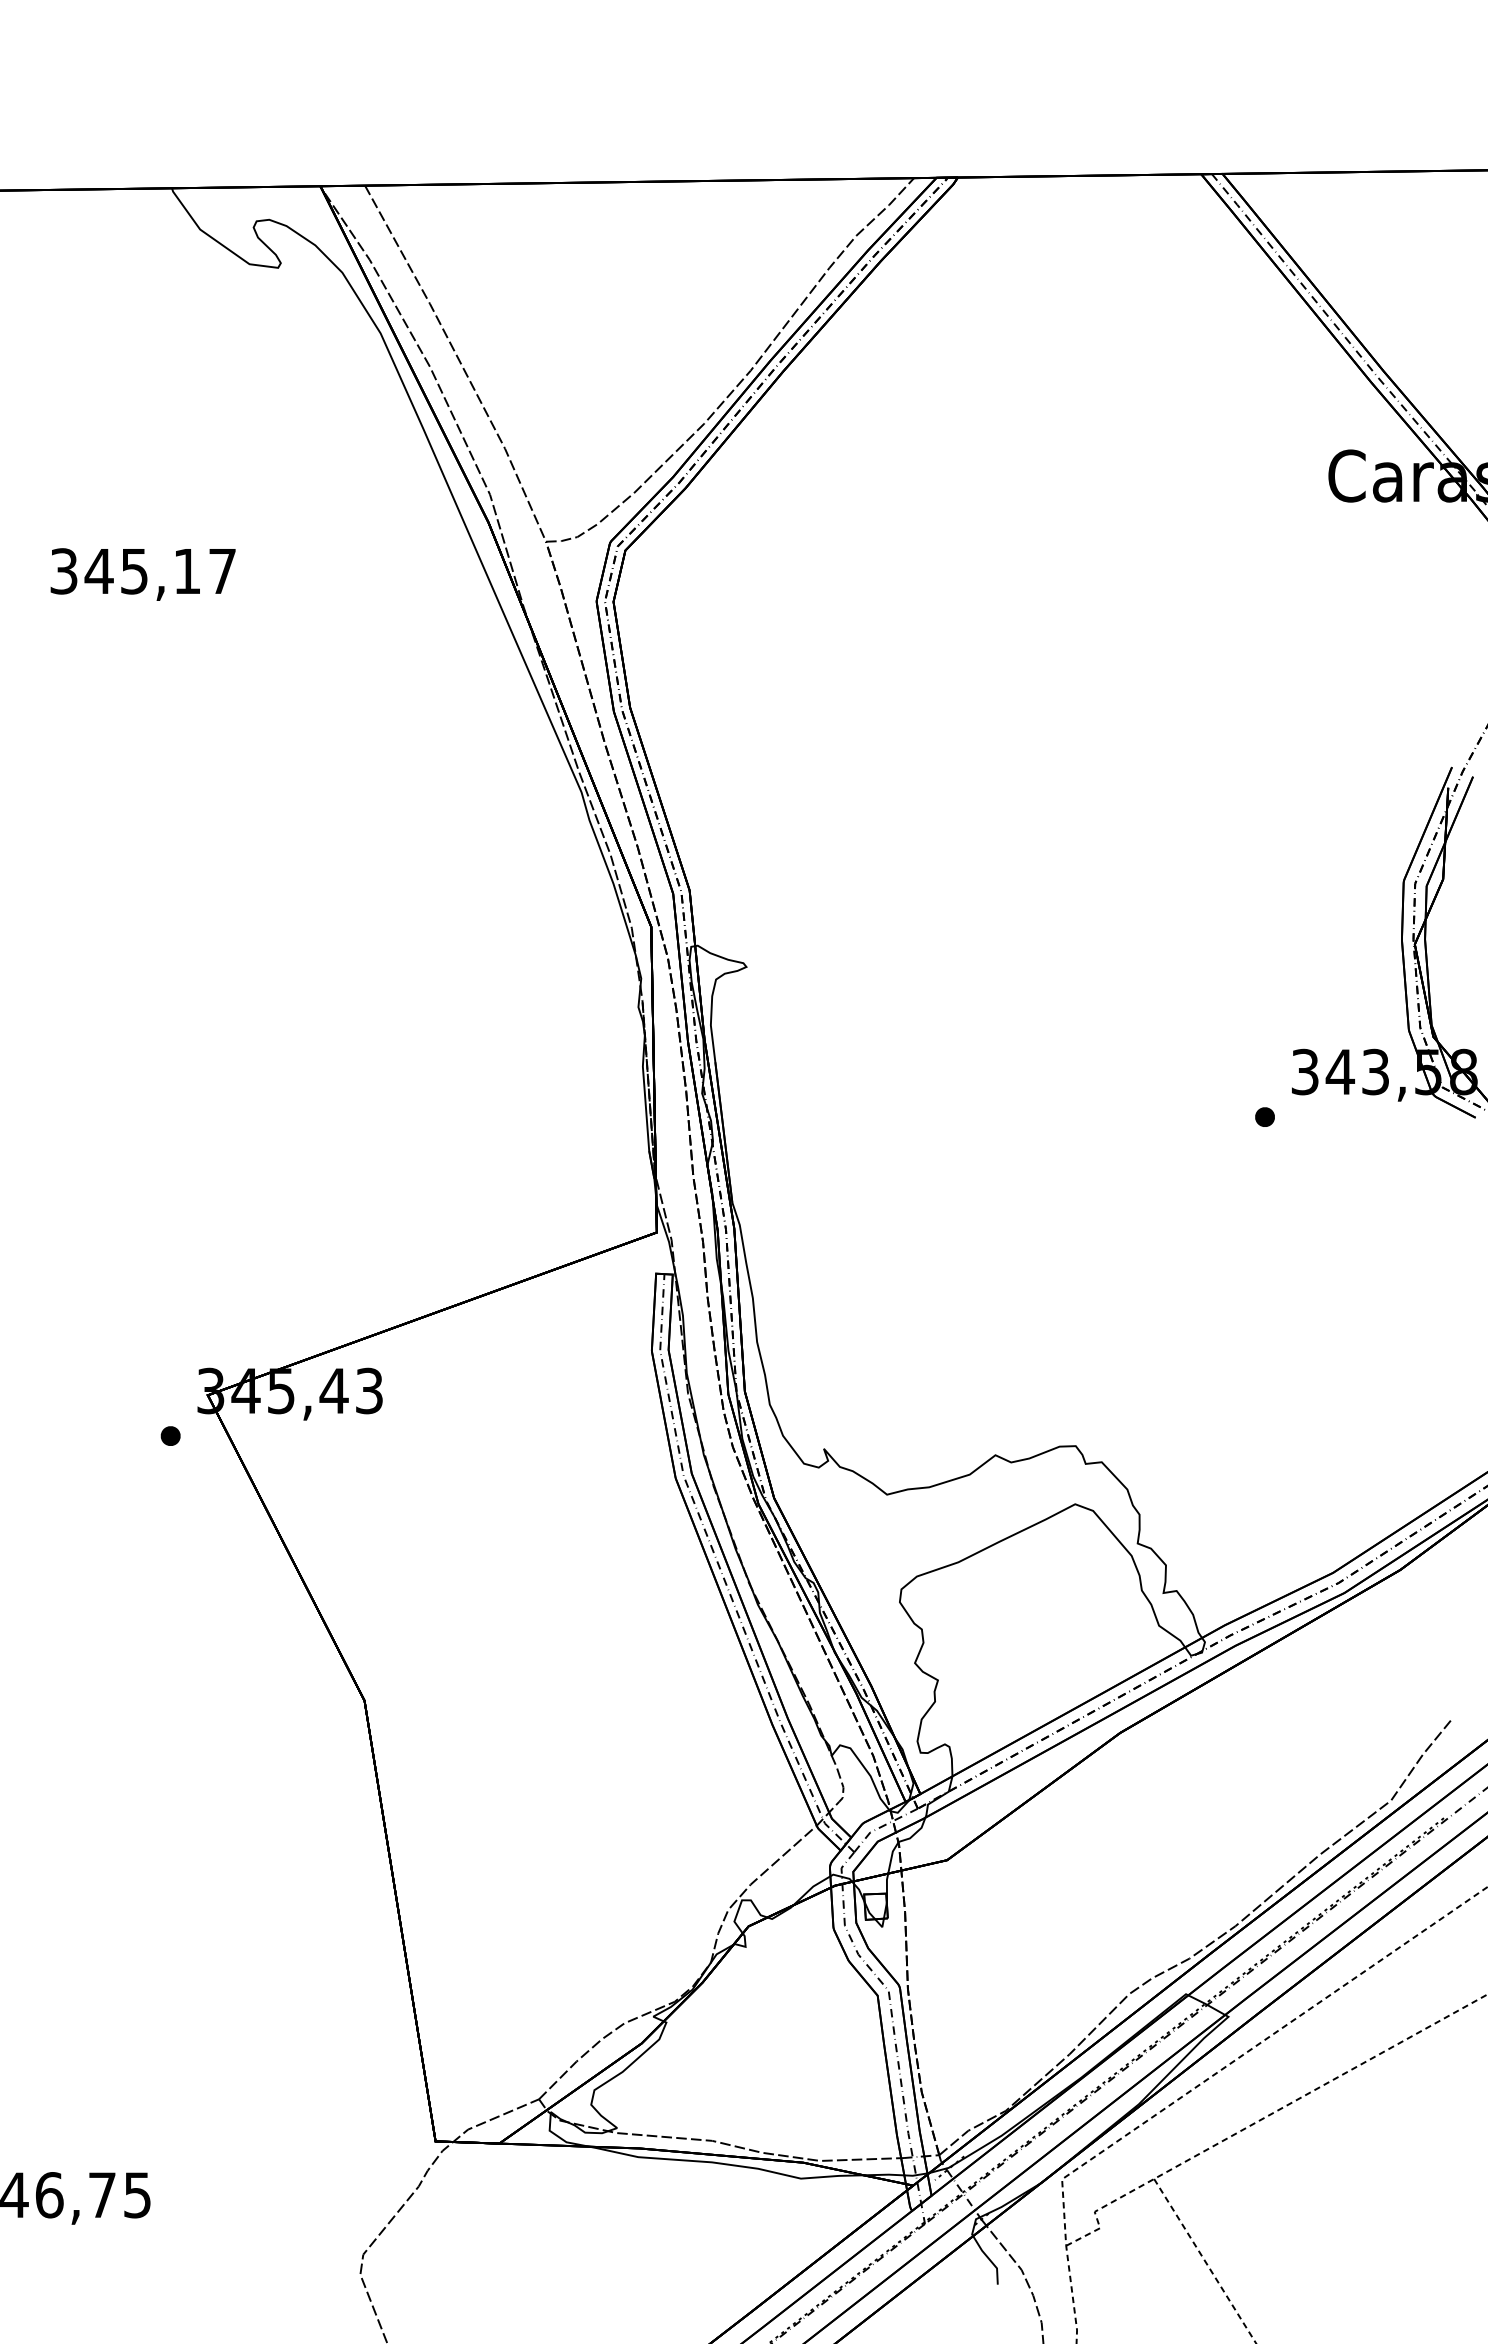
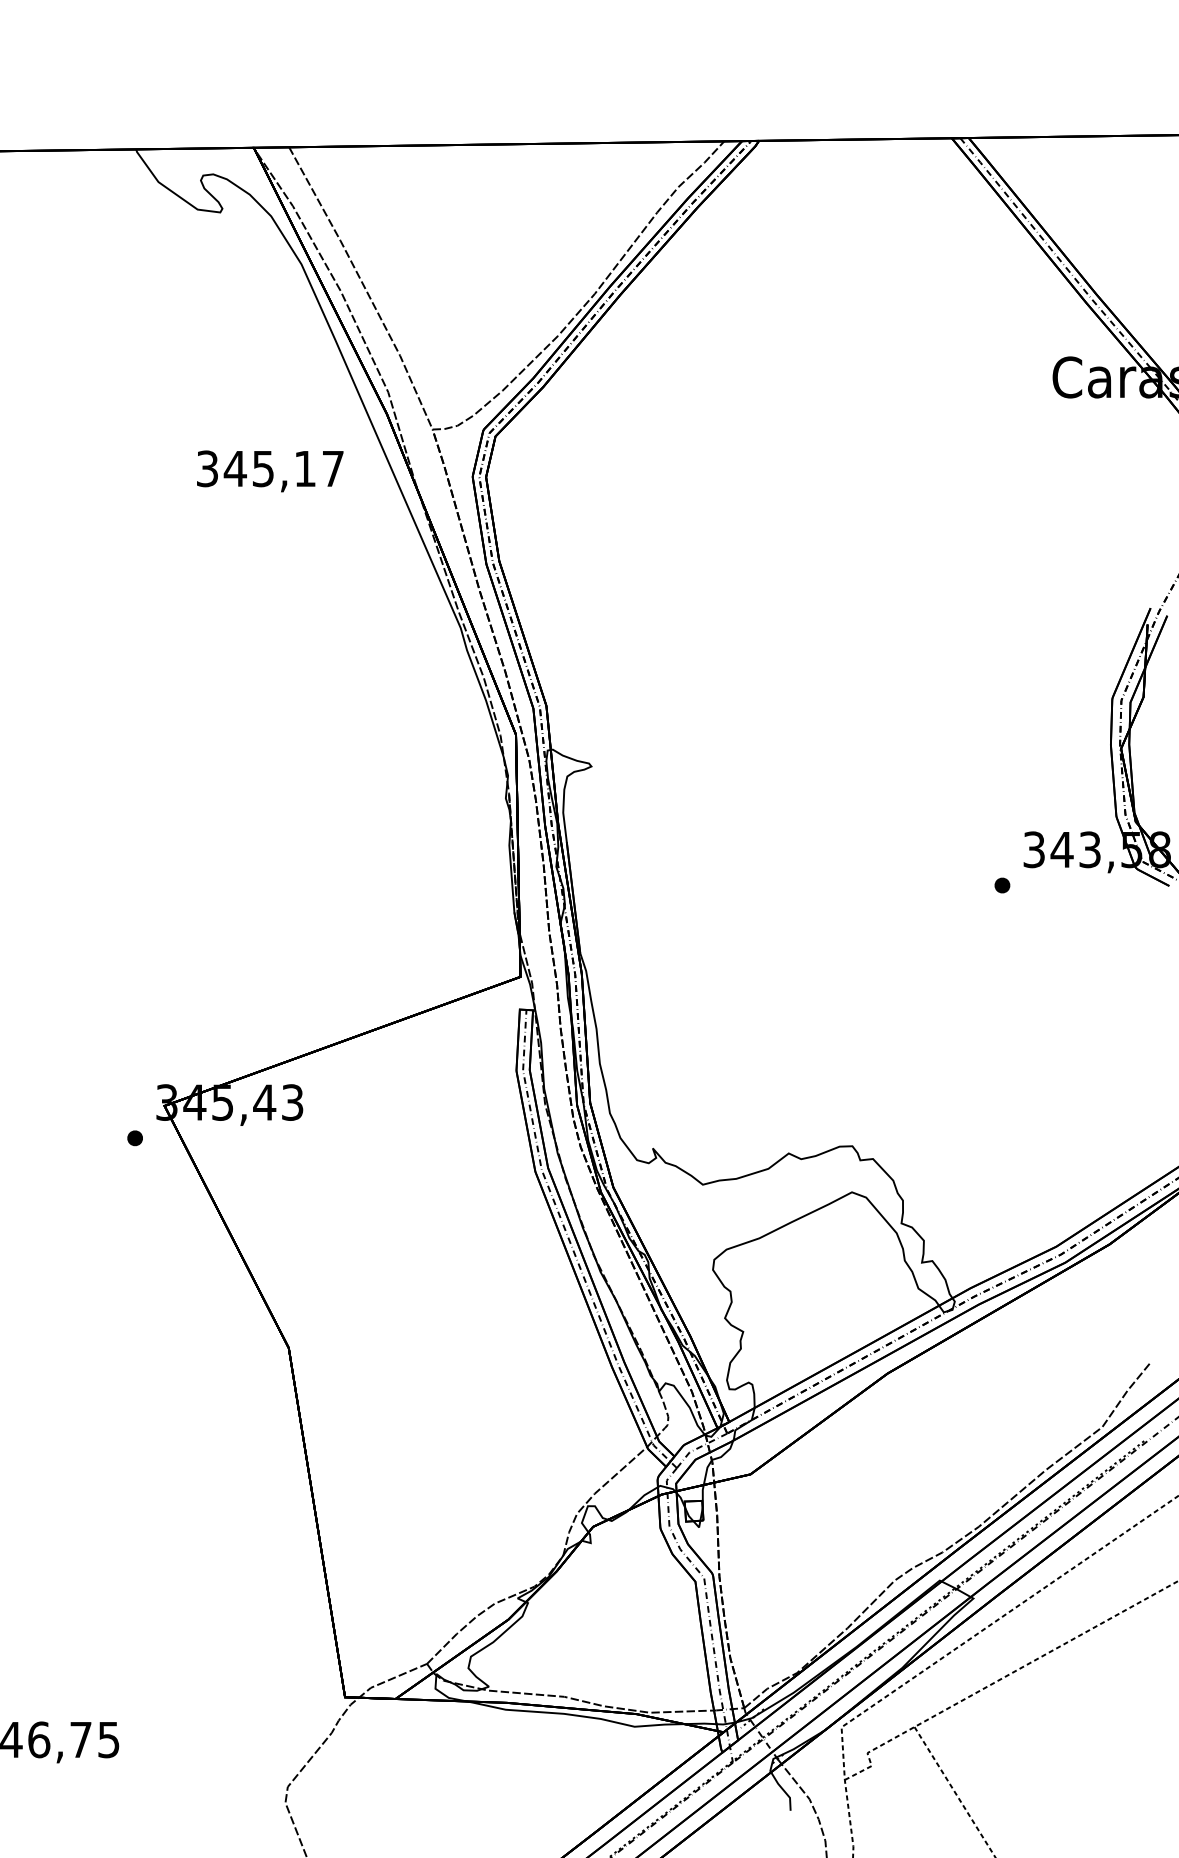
text: (142, 574) -> (269, 471), moved

